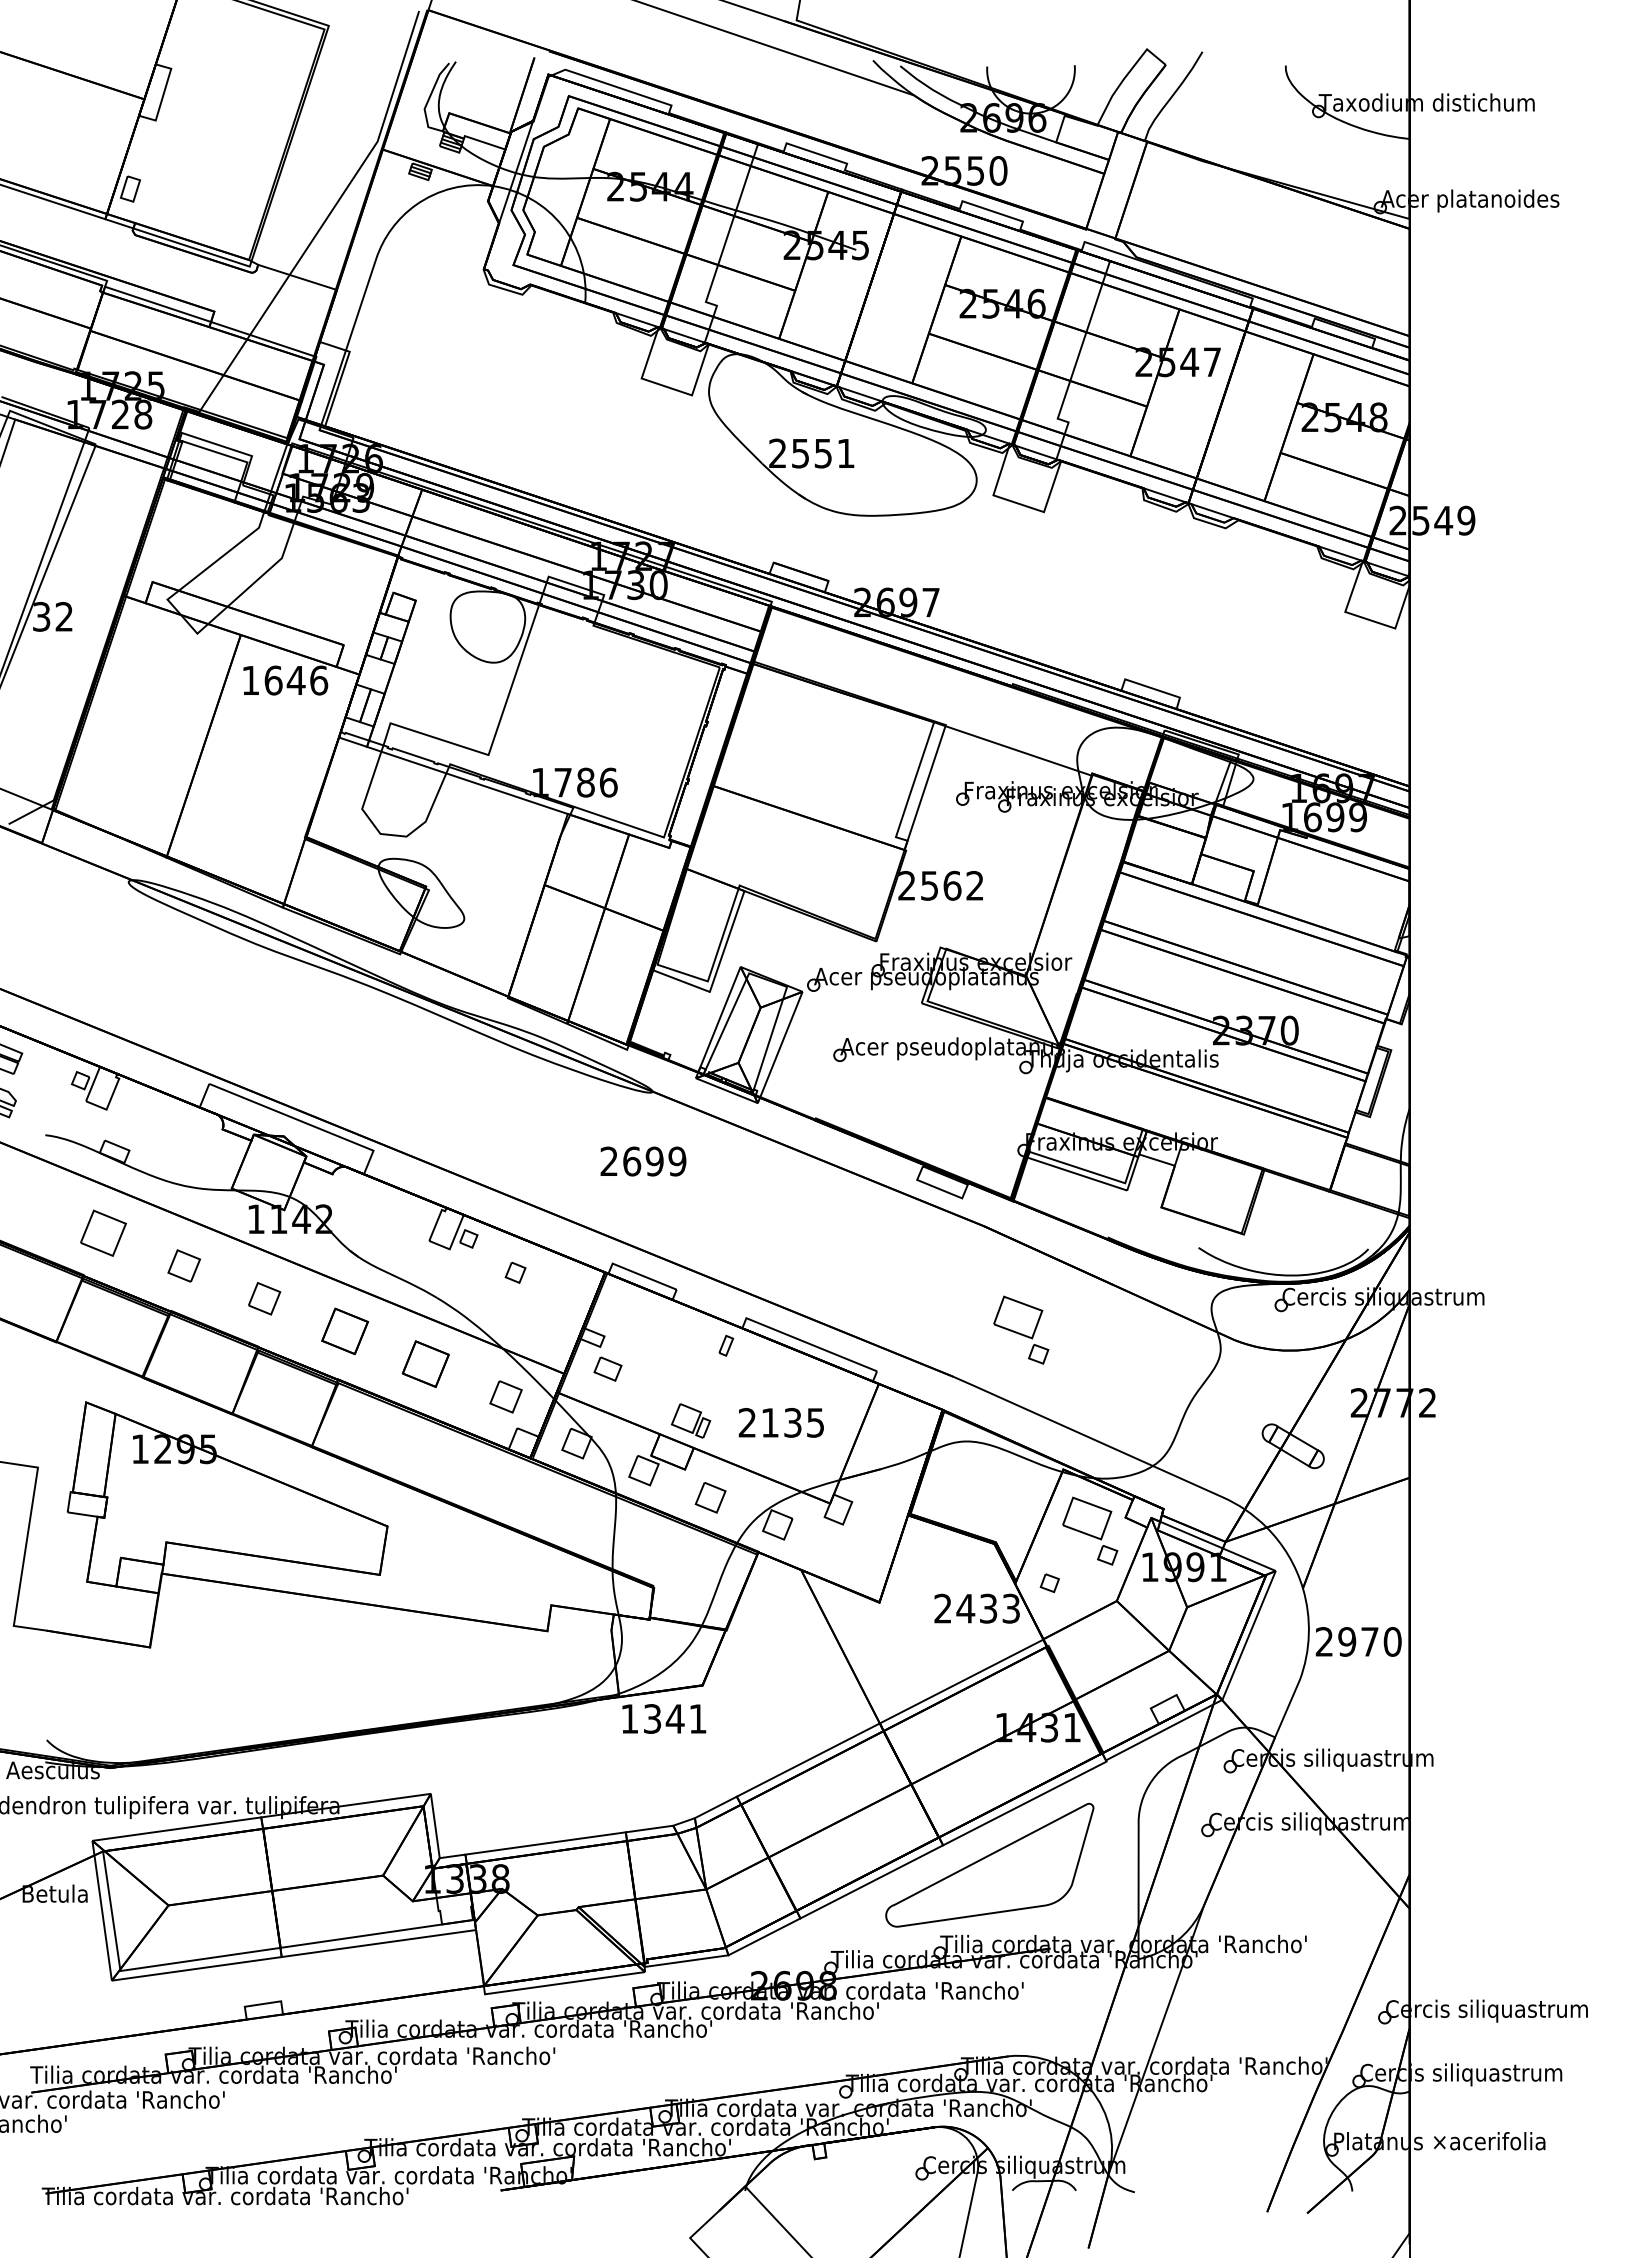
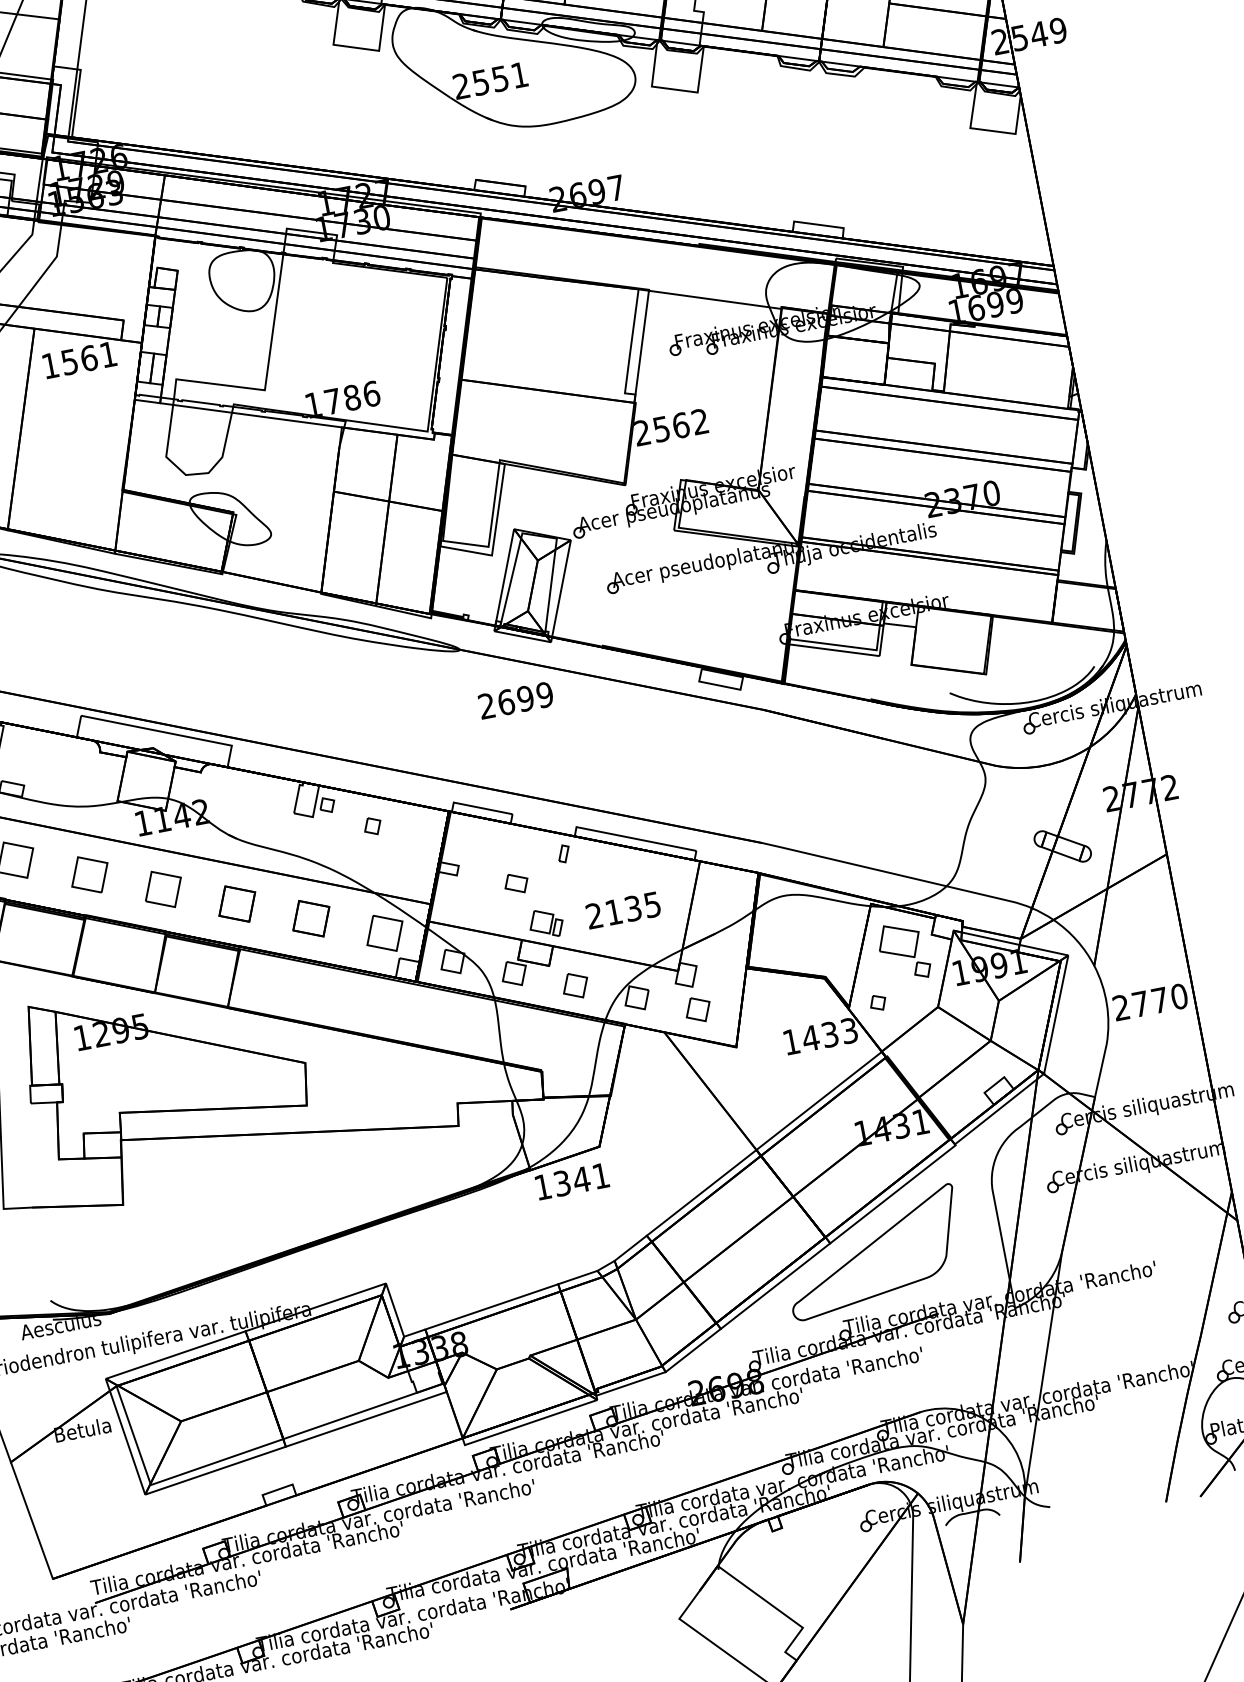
text: (296, 680) -> (89, 358), 1646 -> 1561
text: (643, 1161) -> (516, 700), moved
part: (183, 1265) -> (89, 874), size x1.43
part: (264, 1298) -> (163, 889), size x1.43
part: (1021, 1329) -> (812, 791), removed
part: (607, 1368) -> (515, 883), moved
part: (505, 1396) -> (384, 933), size x1.43
part: (843, 1551) -> (697, 1009), added
text: (942, 1608) -> (790, 1041), 2433 -> 1433
text: (1347, 1641) -> (1140, 1003), 2970 -> 2770

